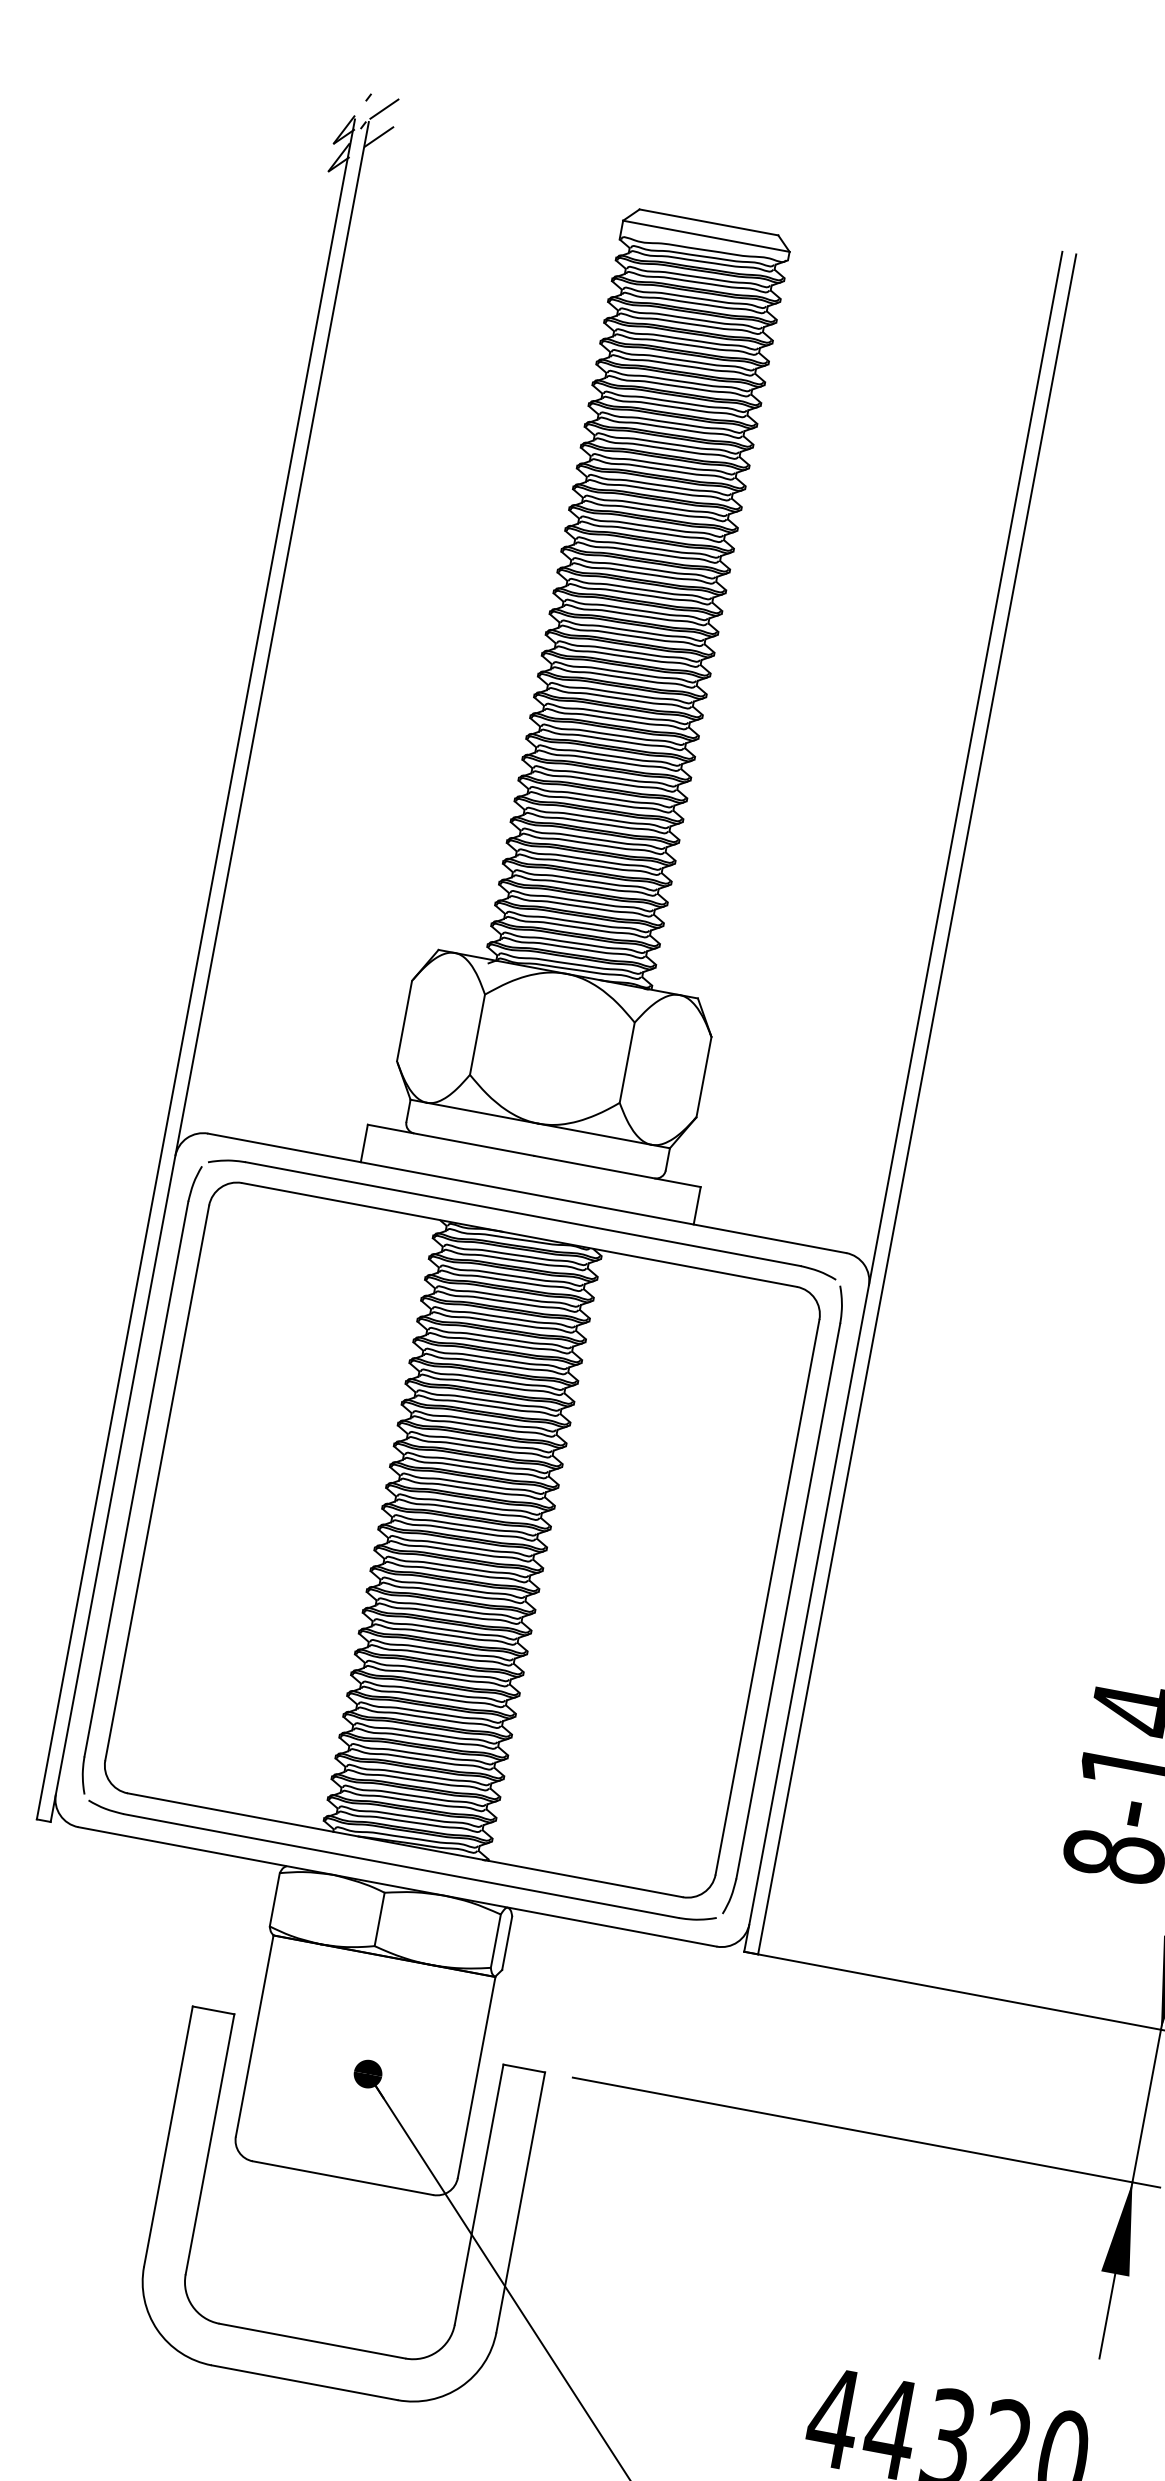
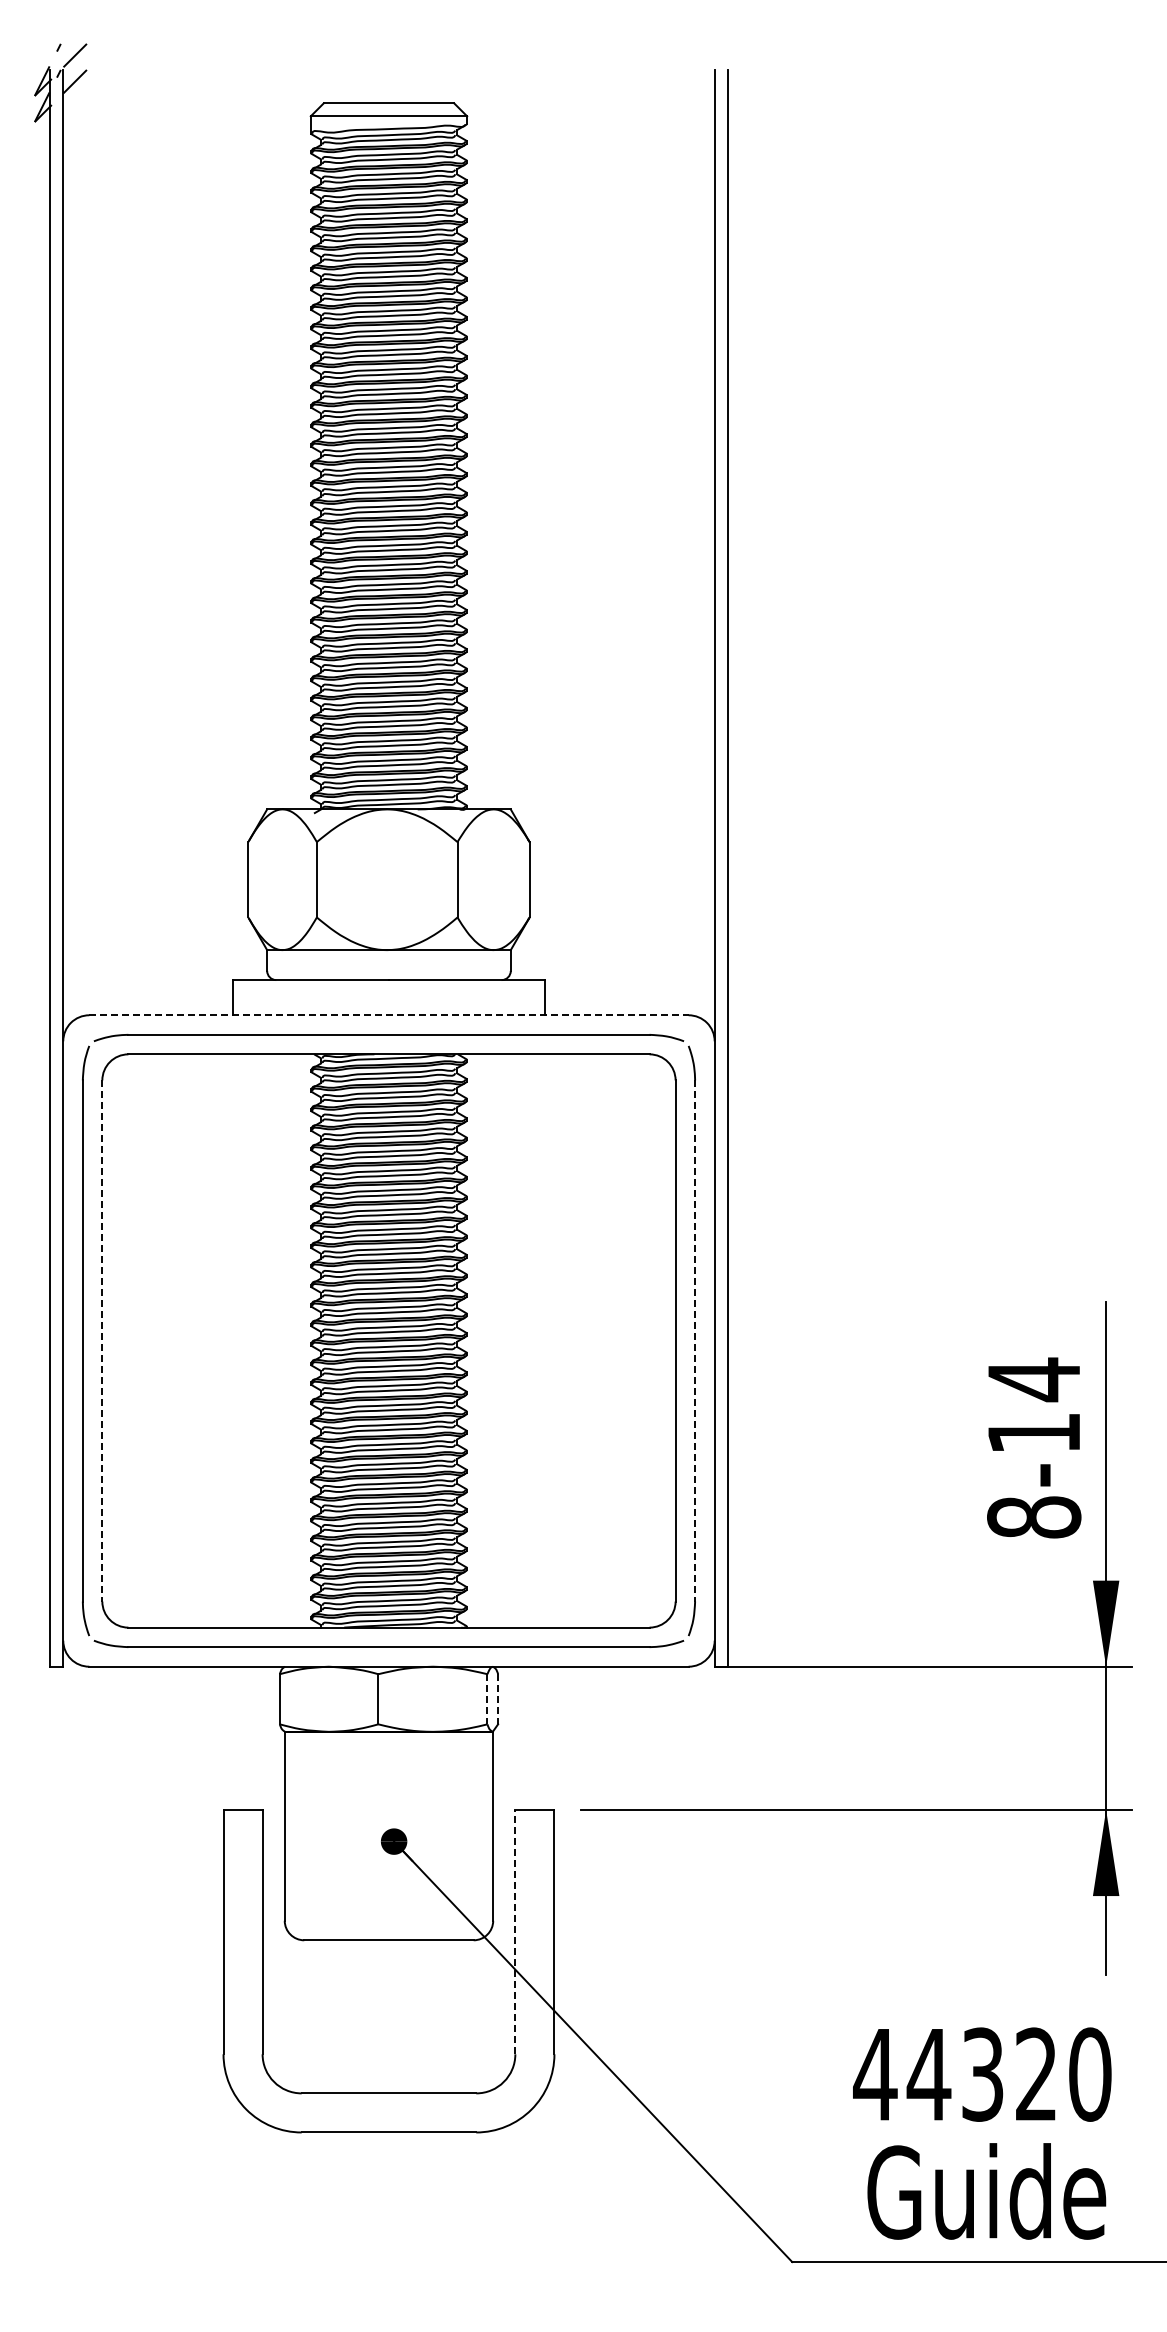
line: (526, 1193) -> (388, 1015), solid -> dashed
line: (157, 1482) -> (102, 1340), solid -> dashed
line: (788, 1600) -> (695, 1340), solid -> dashed
line: (495, 1941) -> (487, 1699), solid -> dashed
line: (507, 1943) -> (498, 1699), solid -> dashed
line: (479, 2193) -> (515, 1931), solid -> dashed

